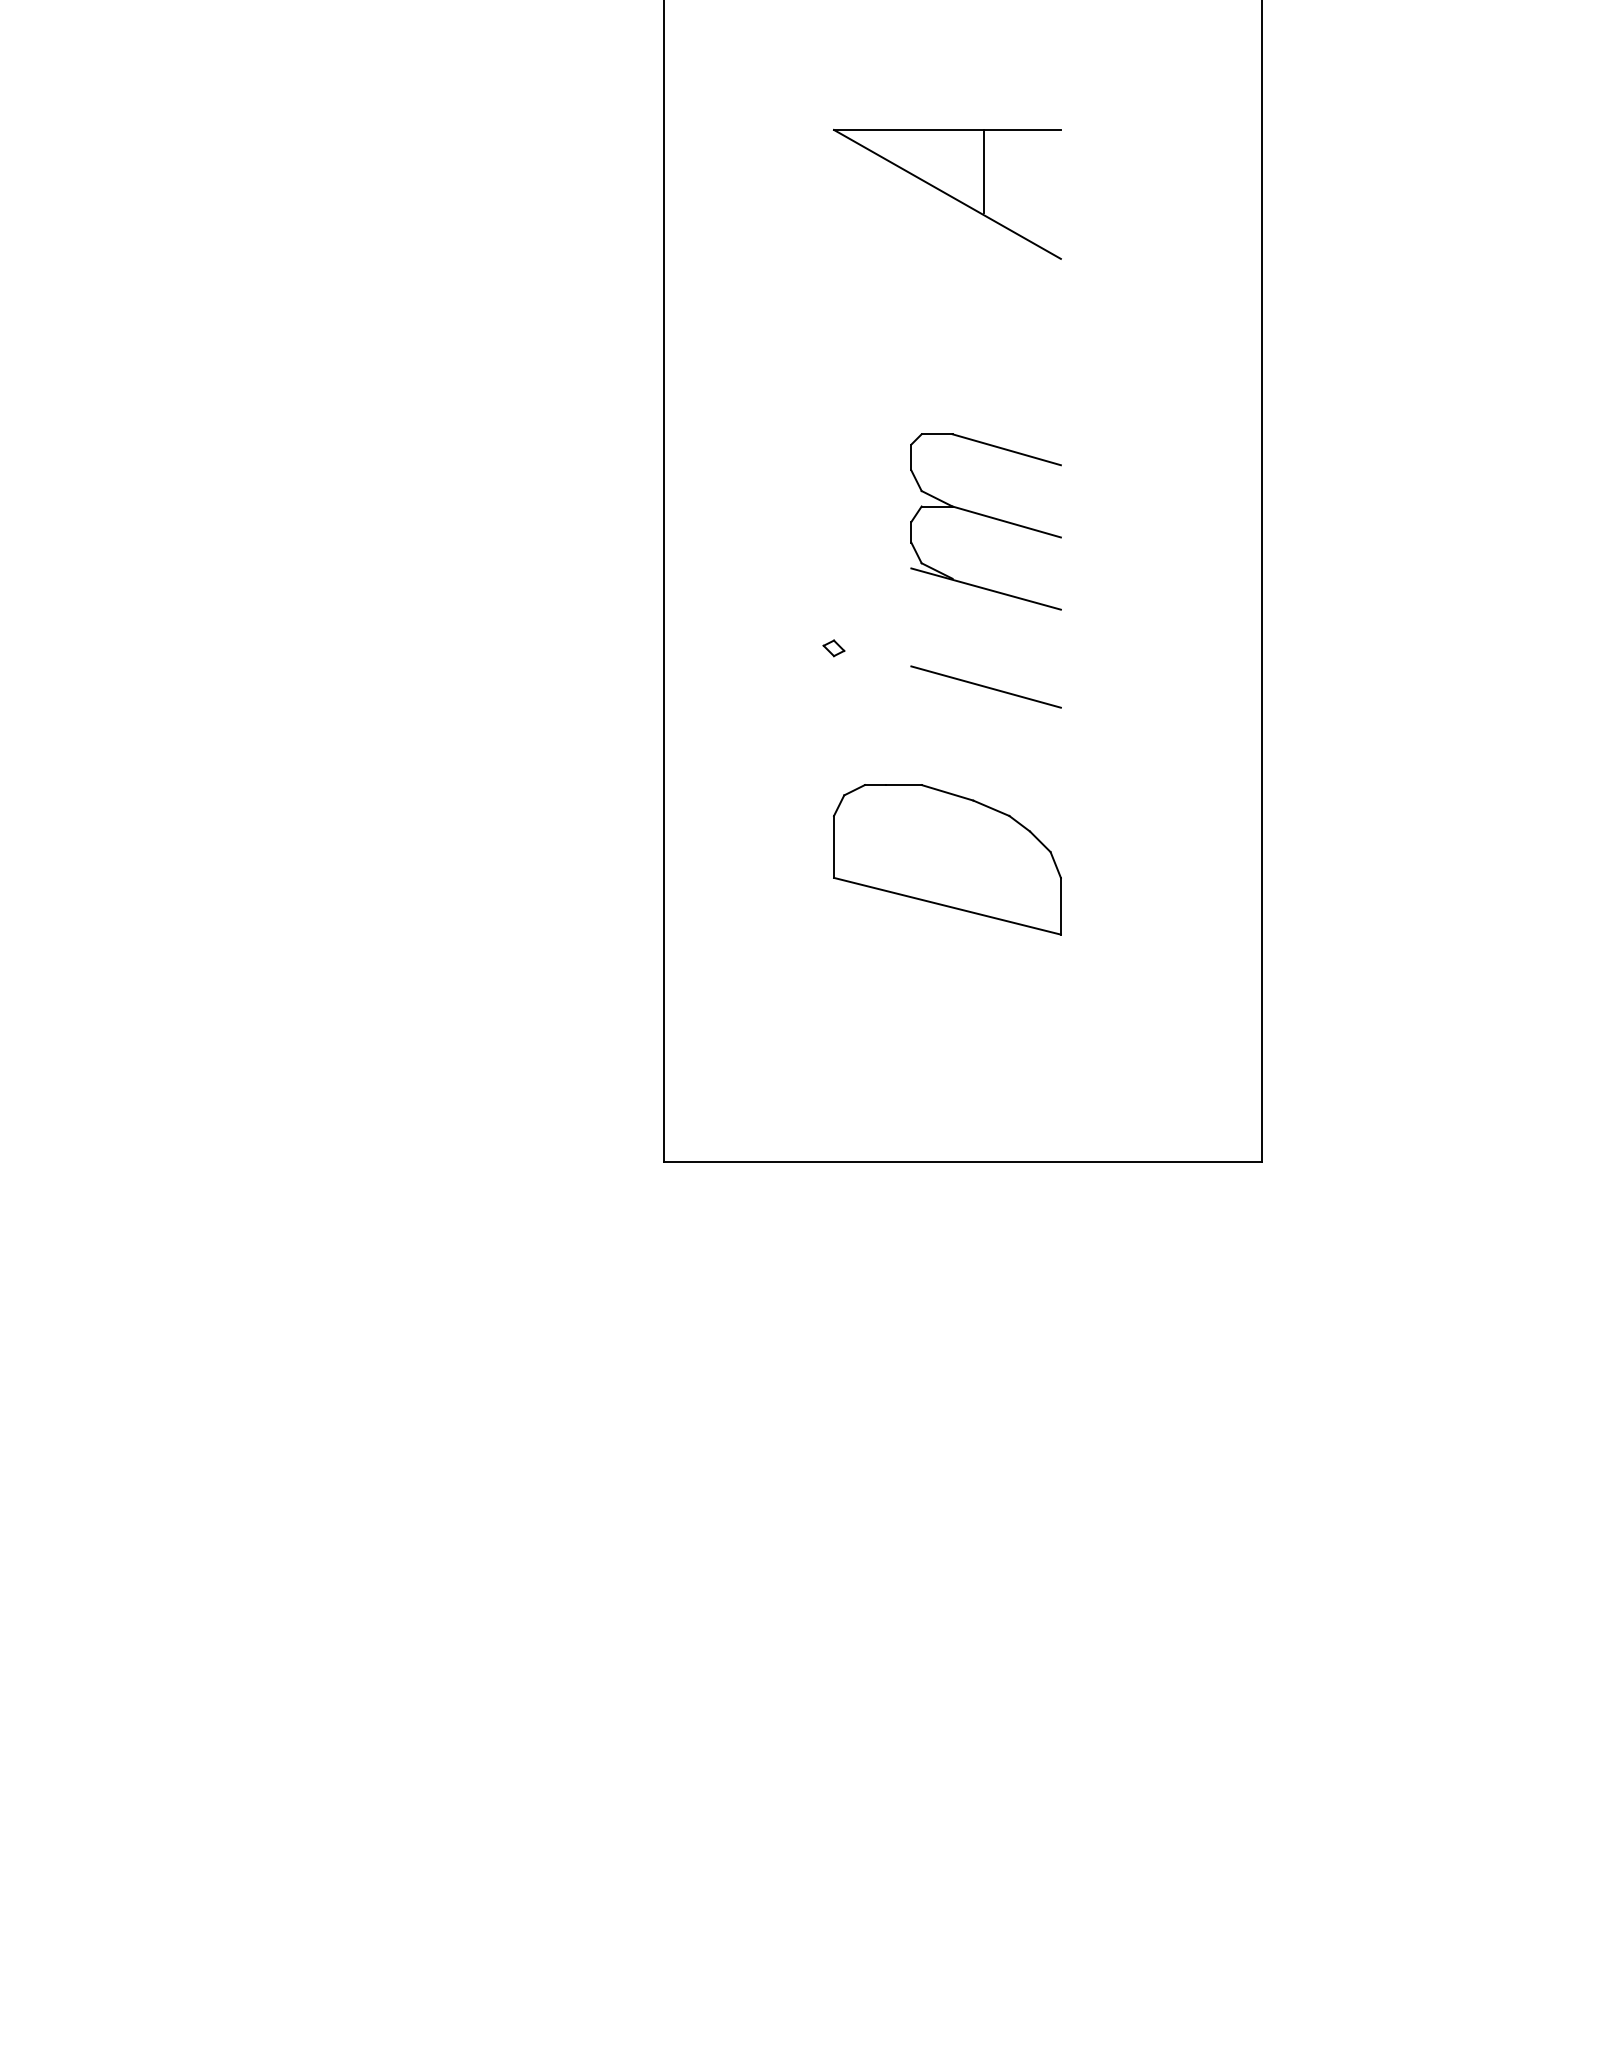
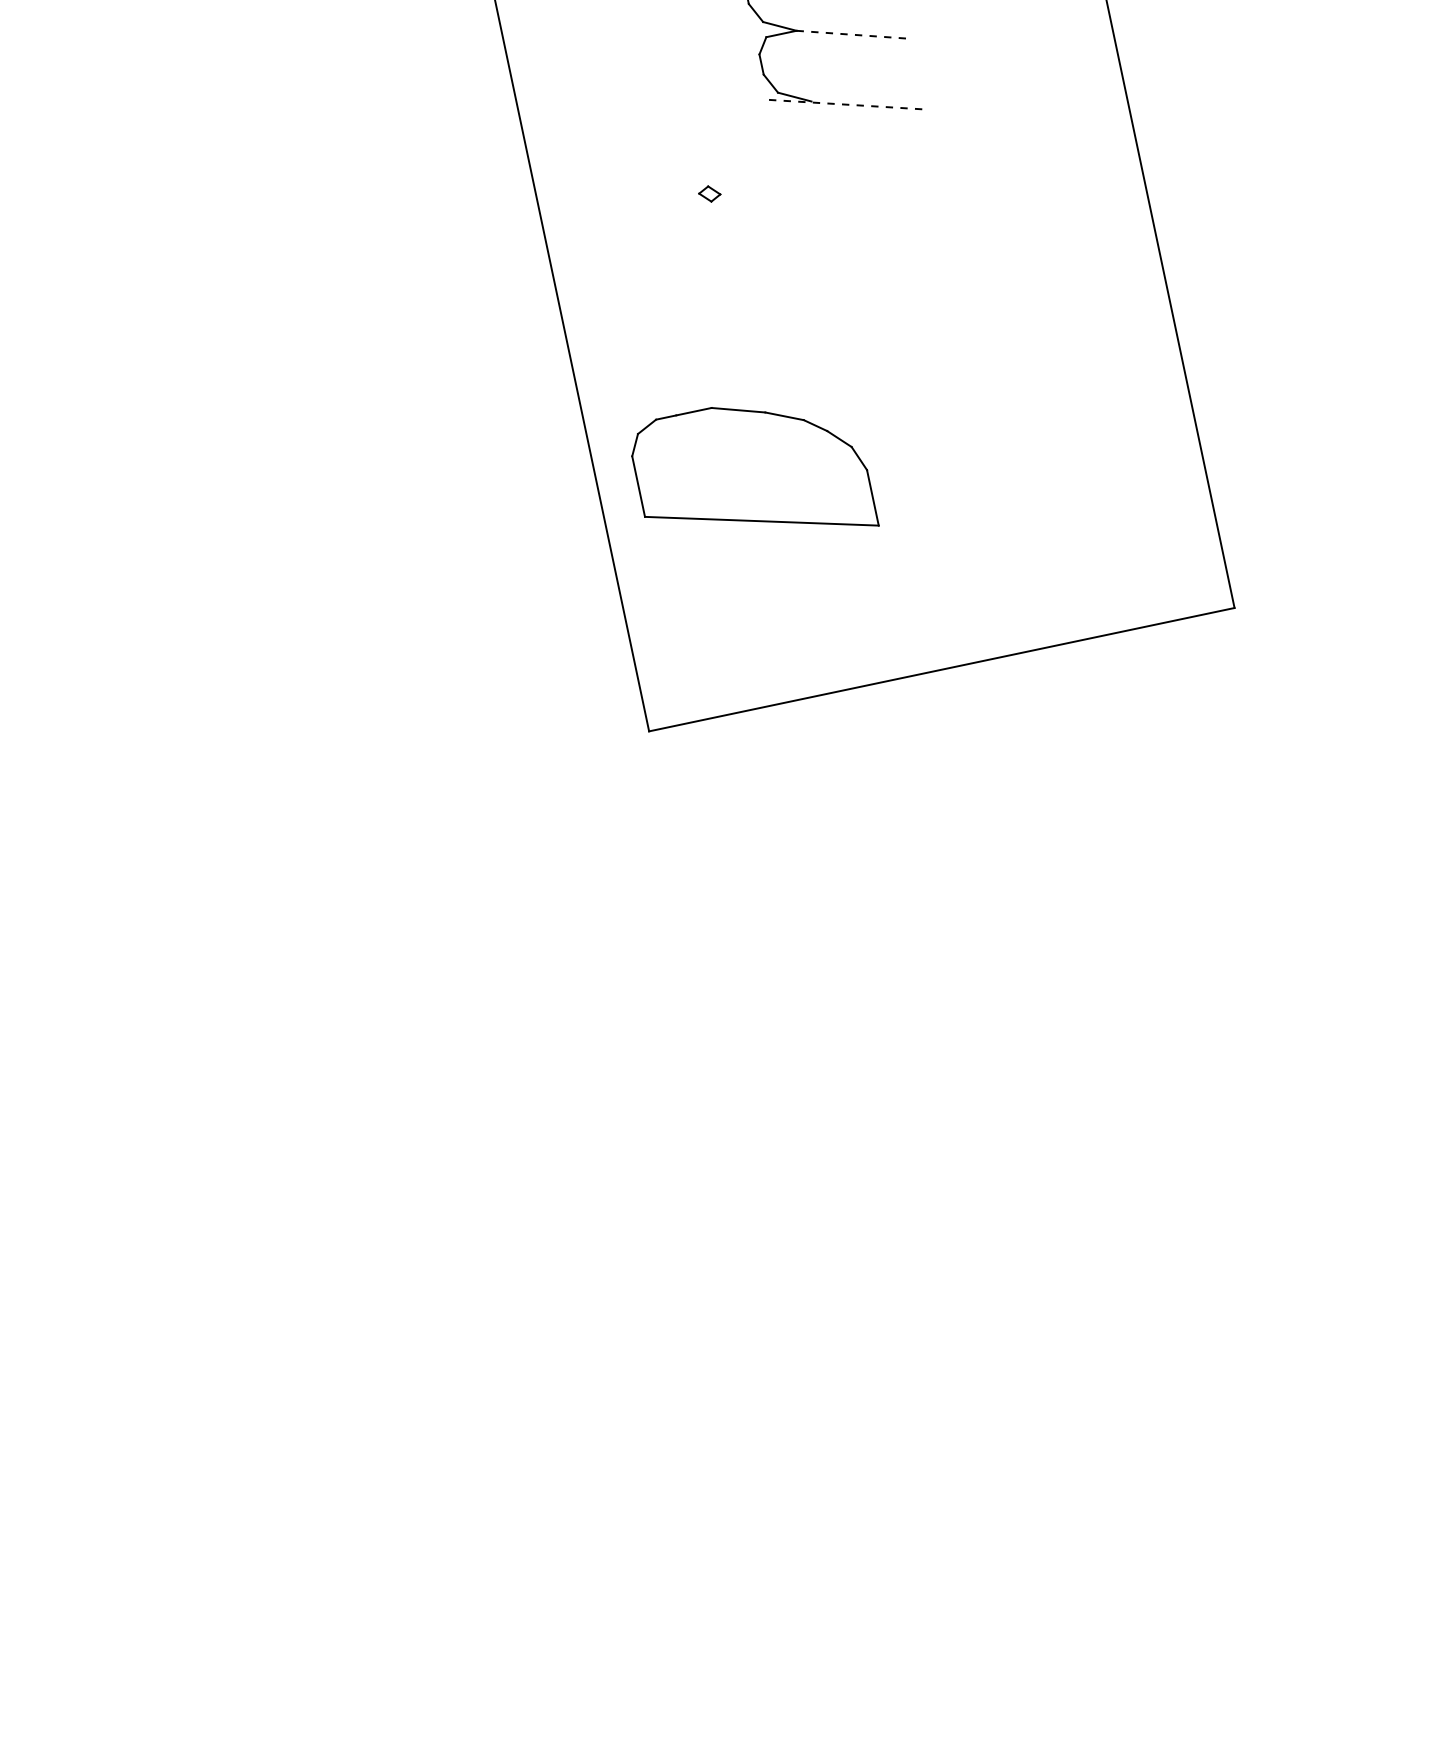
line: (1007, 522) -> (853, 35), solid -> dashed
line: (986, 589) -> (846, 105), solid -> dashed
line: (985, 686) -> (865, 200), removed
part: (947, 859) -> (752, 475), moved

